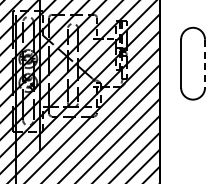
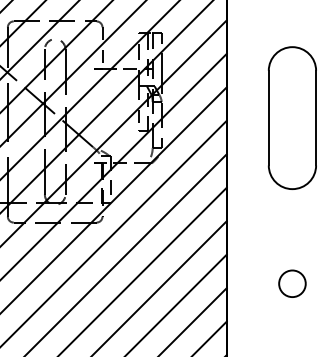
line: (205, 63) -> (317, 117), dashed -> solid
circle: (192, 147) -> (291, 283), added

